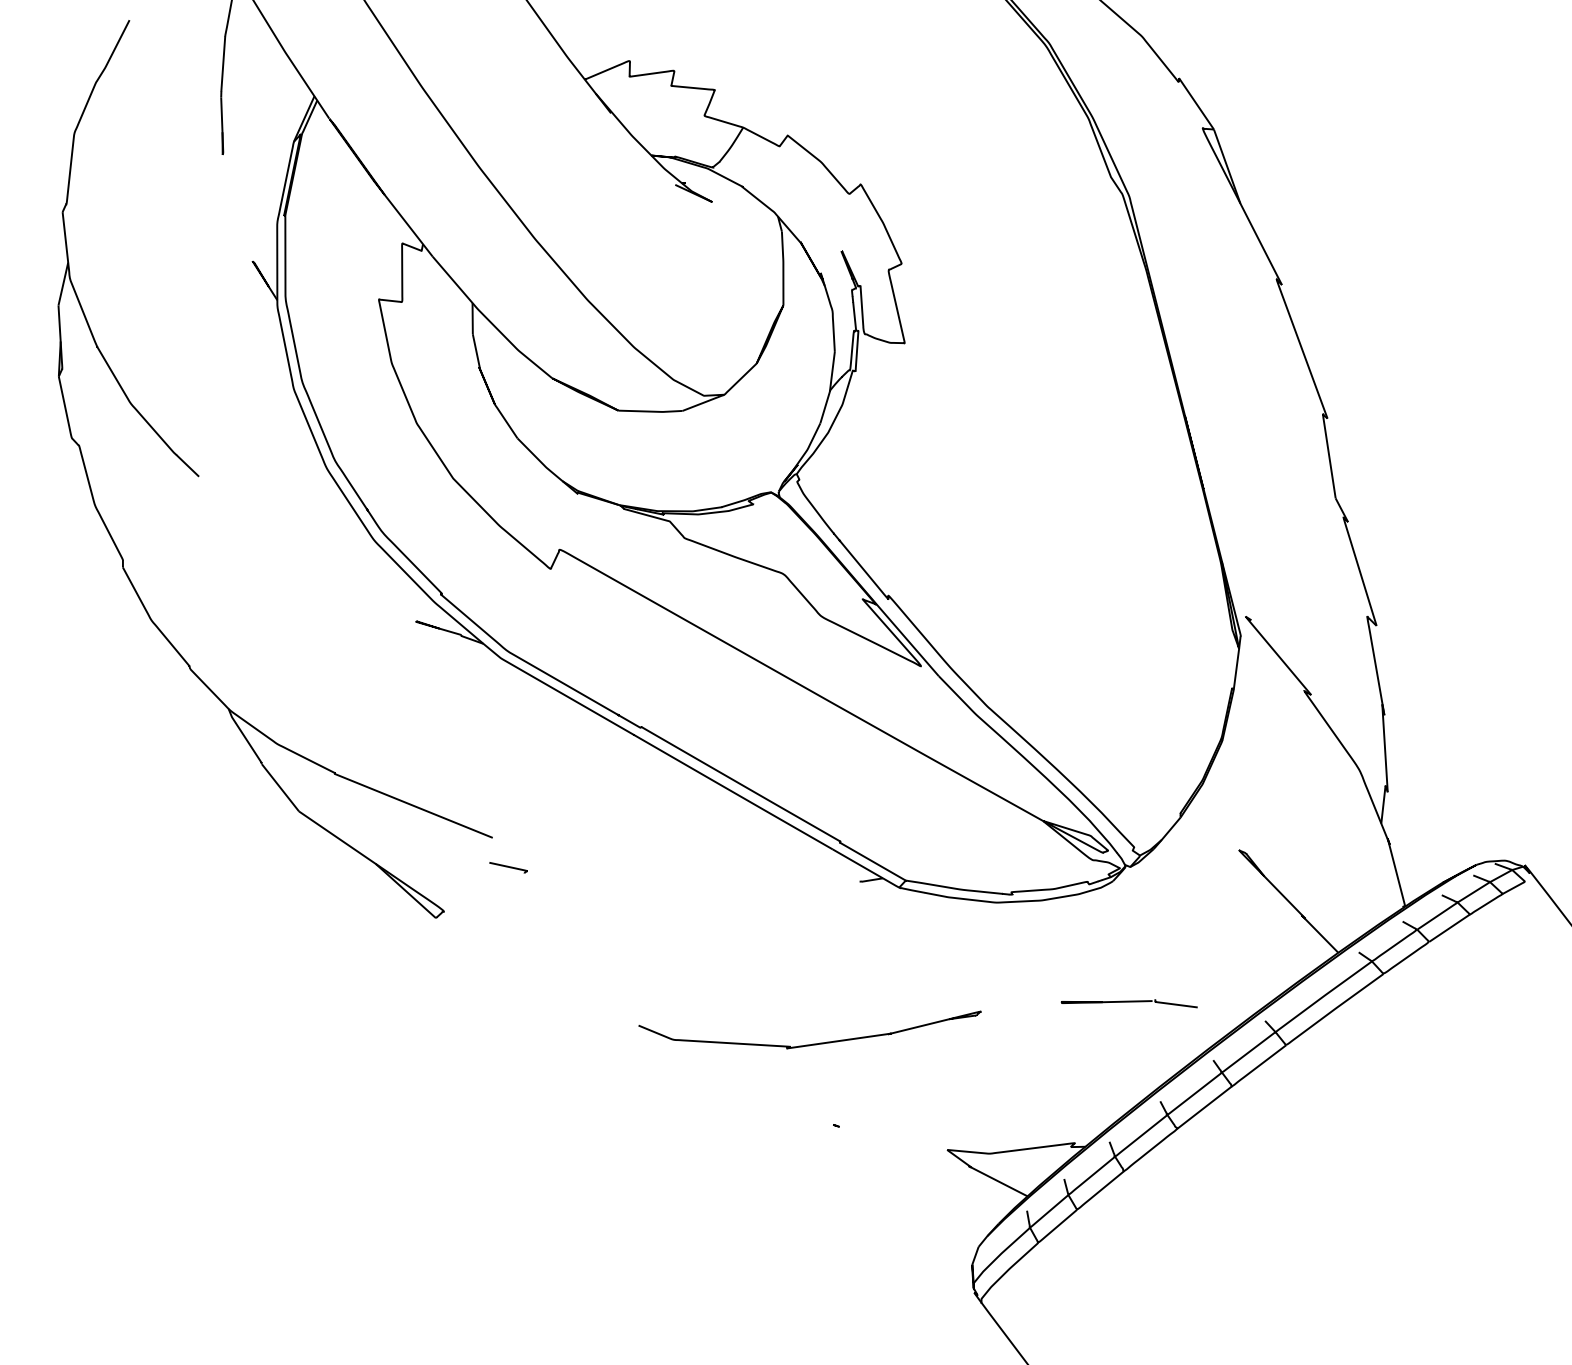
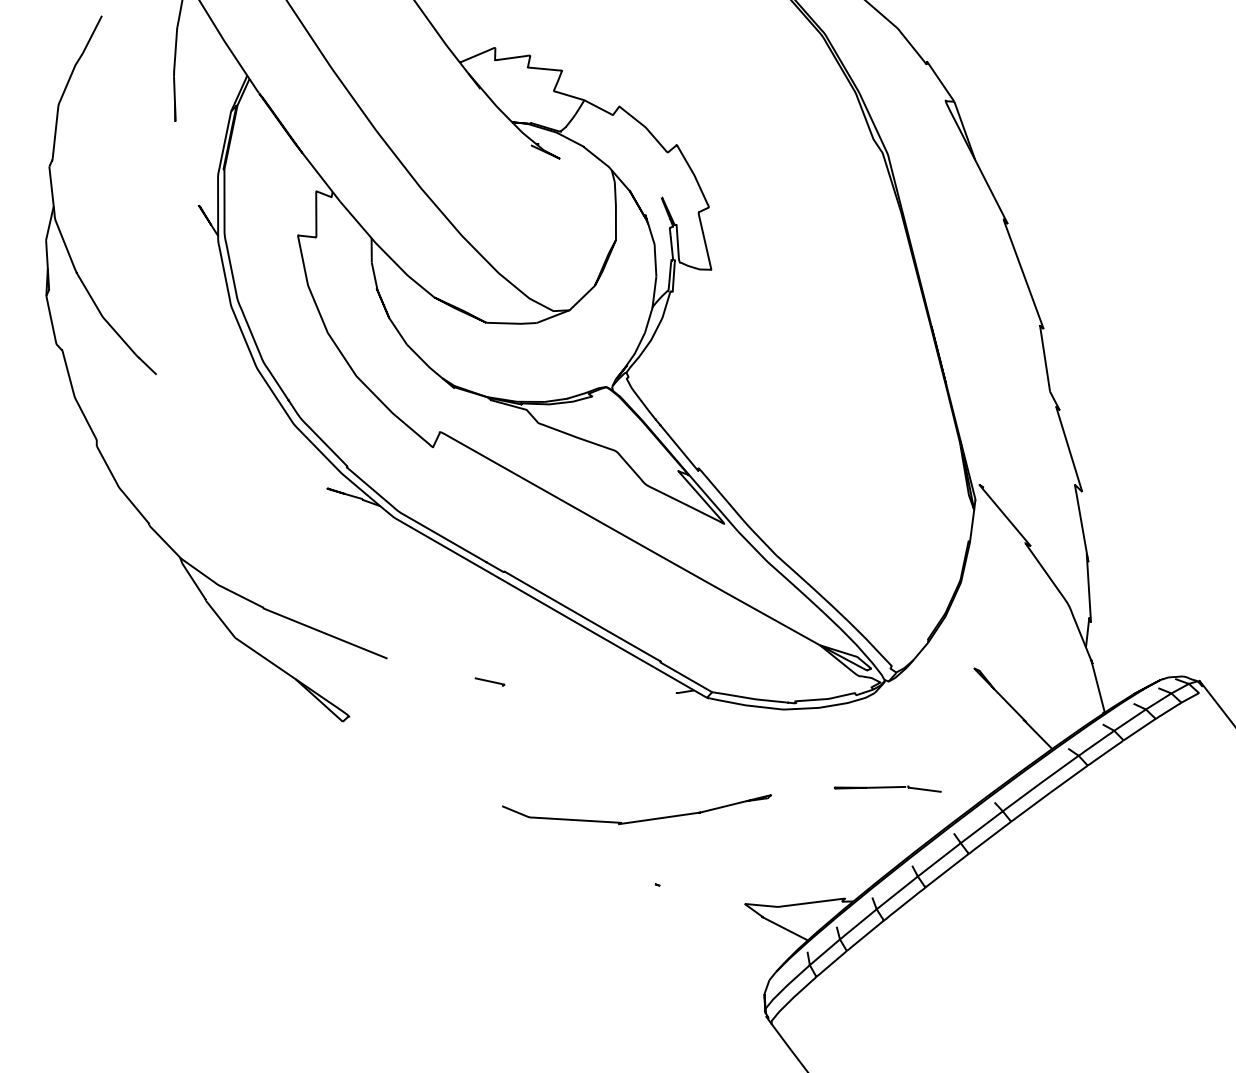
line: (508, 866) -> (489, 681), moved

